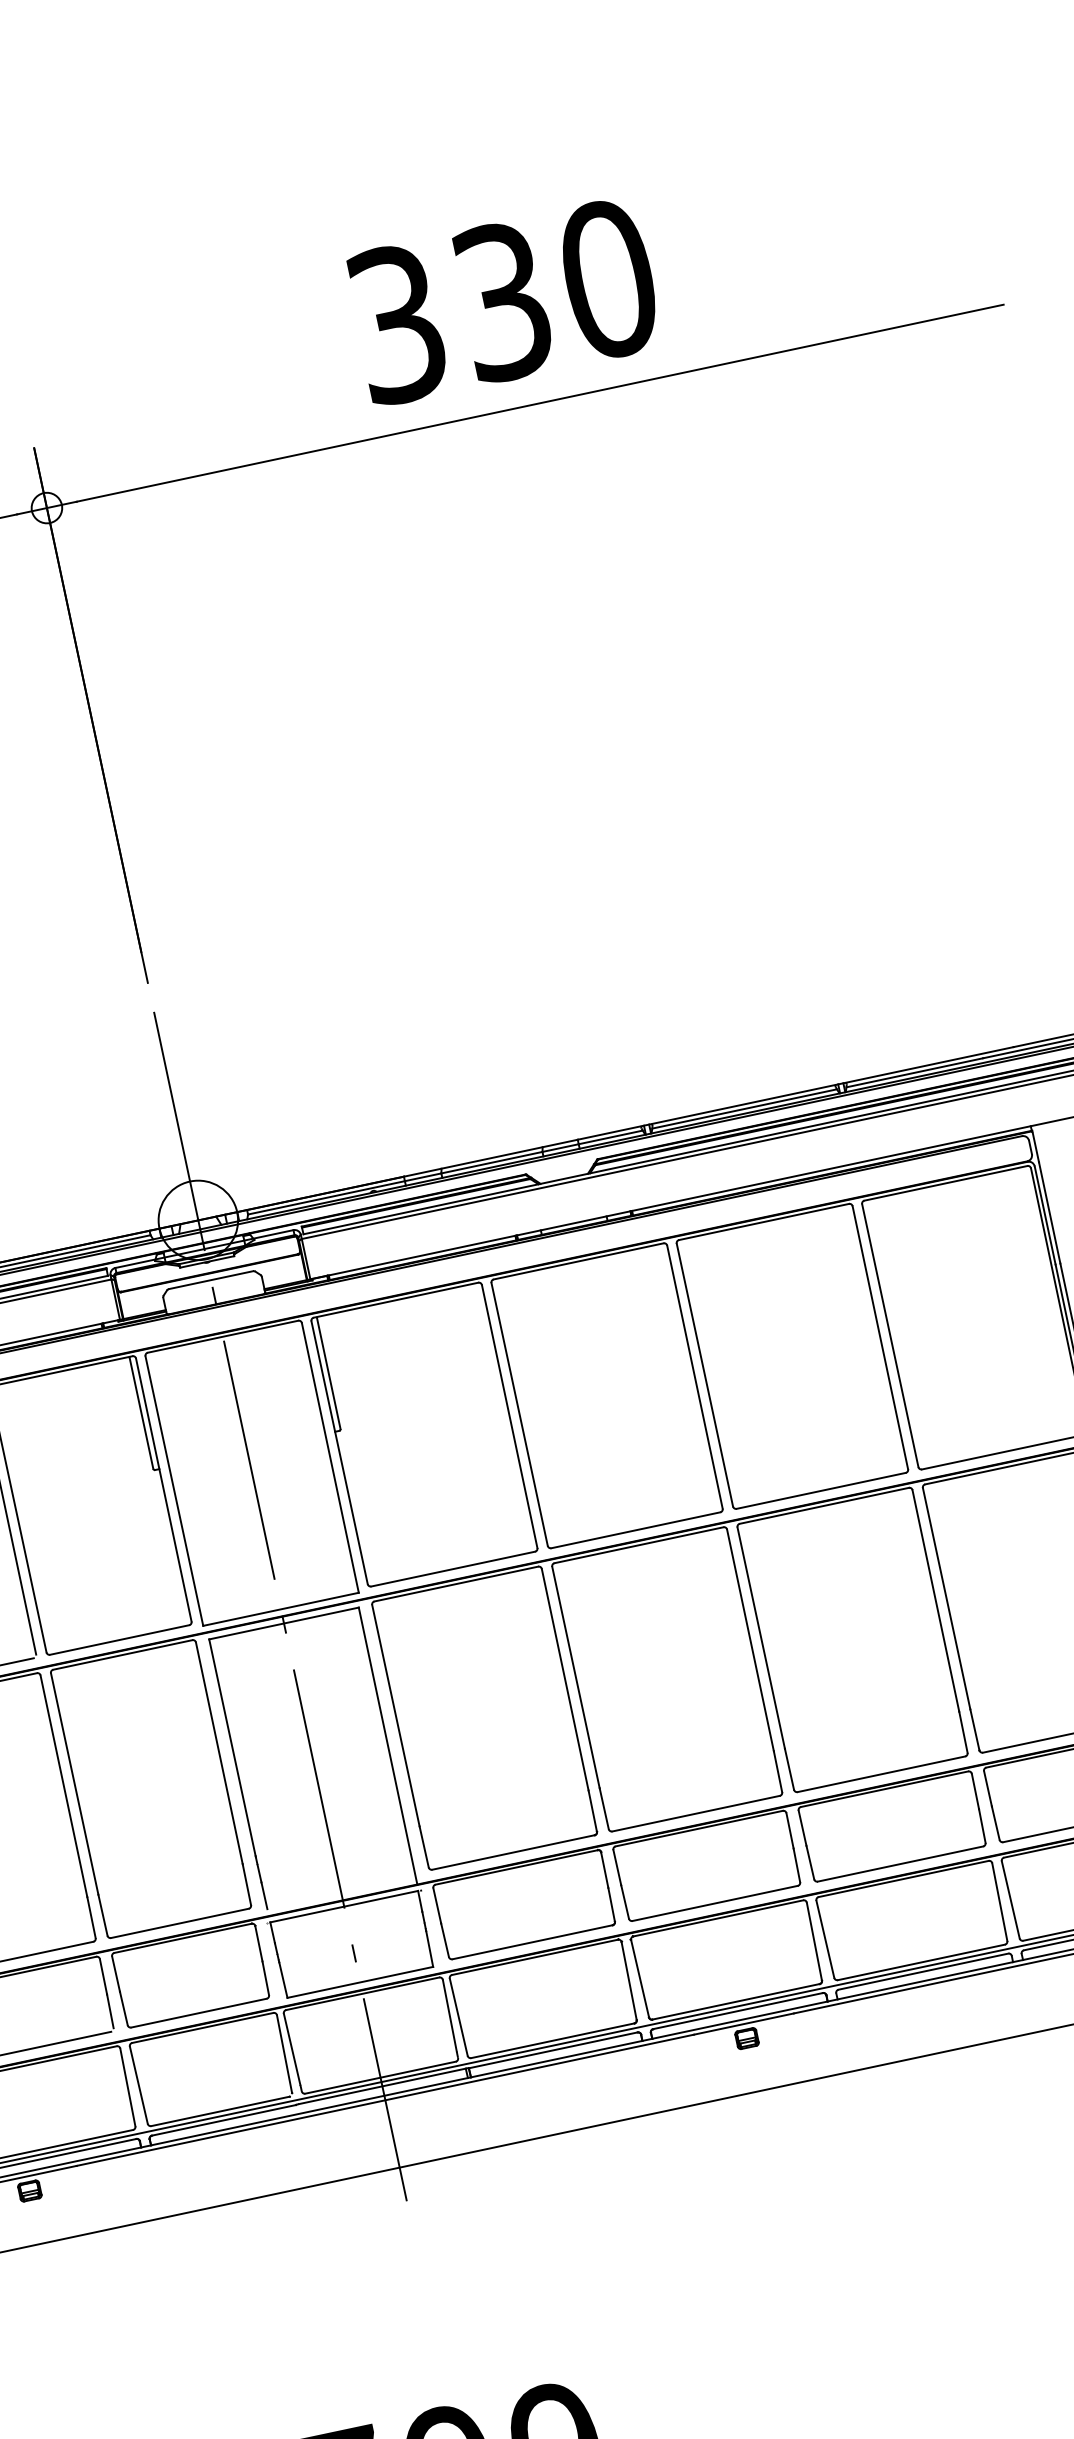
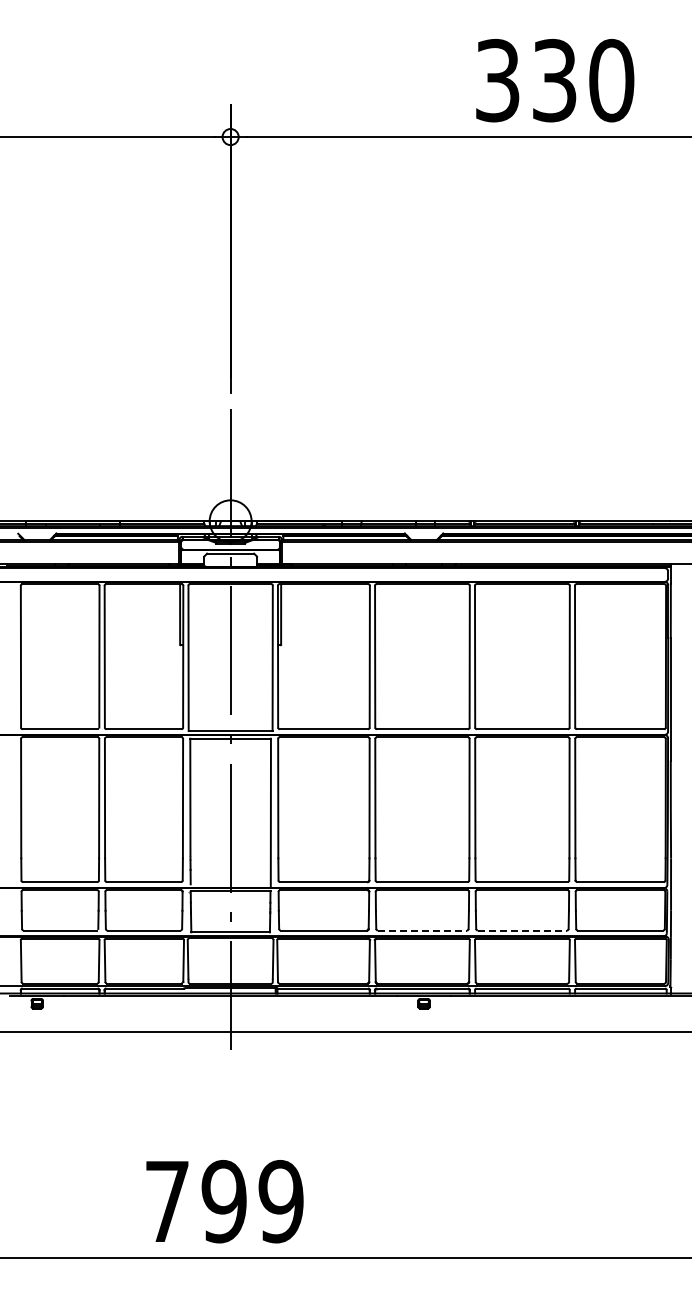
text: (504, 301) -> (555, 80), moved
line: (900, 1863) -> (522, 930), solid -> dashed
line: (715, 1903) -> (422, 930), solid -> dashed

